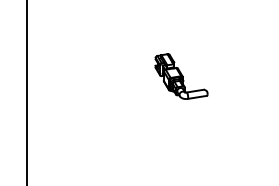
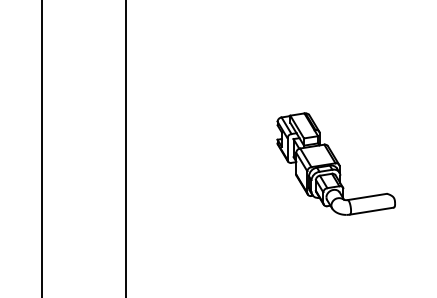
part: (181, 76) -> (335, 163), size x1.67

